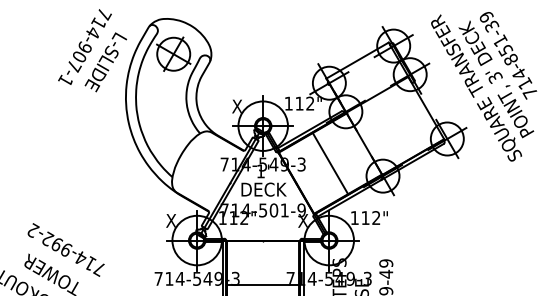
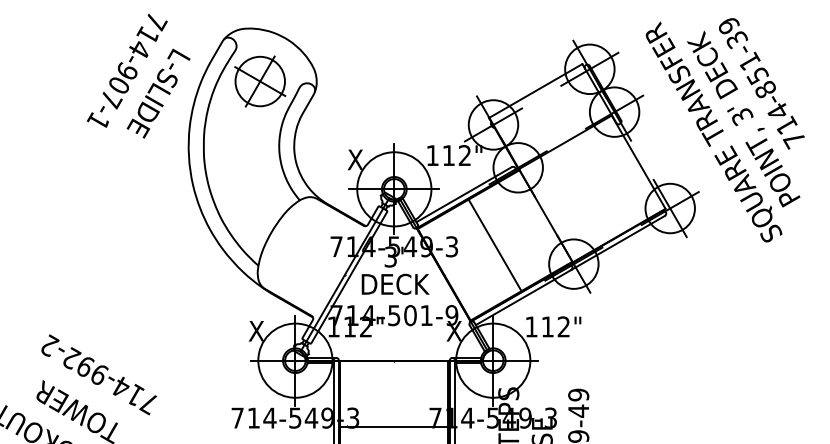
text: (260, 171) -> (390, 257), 1' -> 3'

